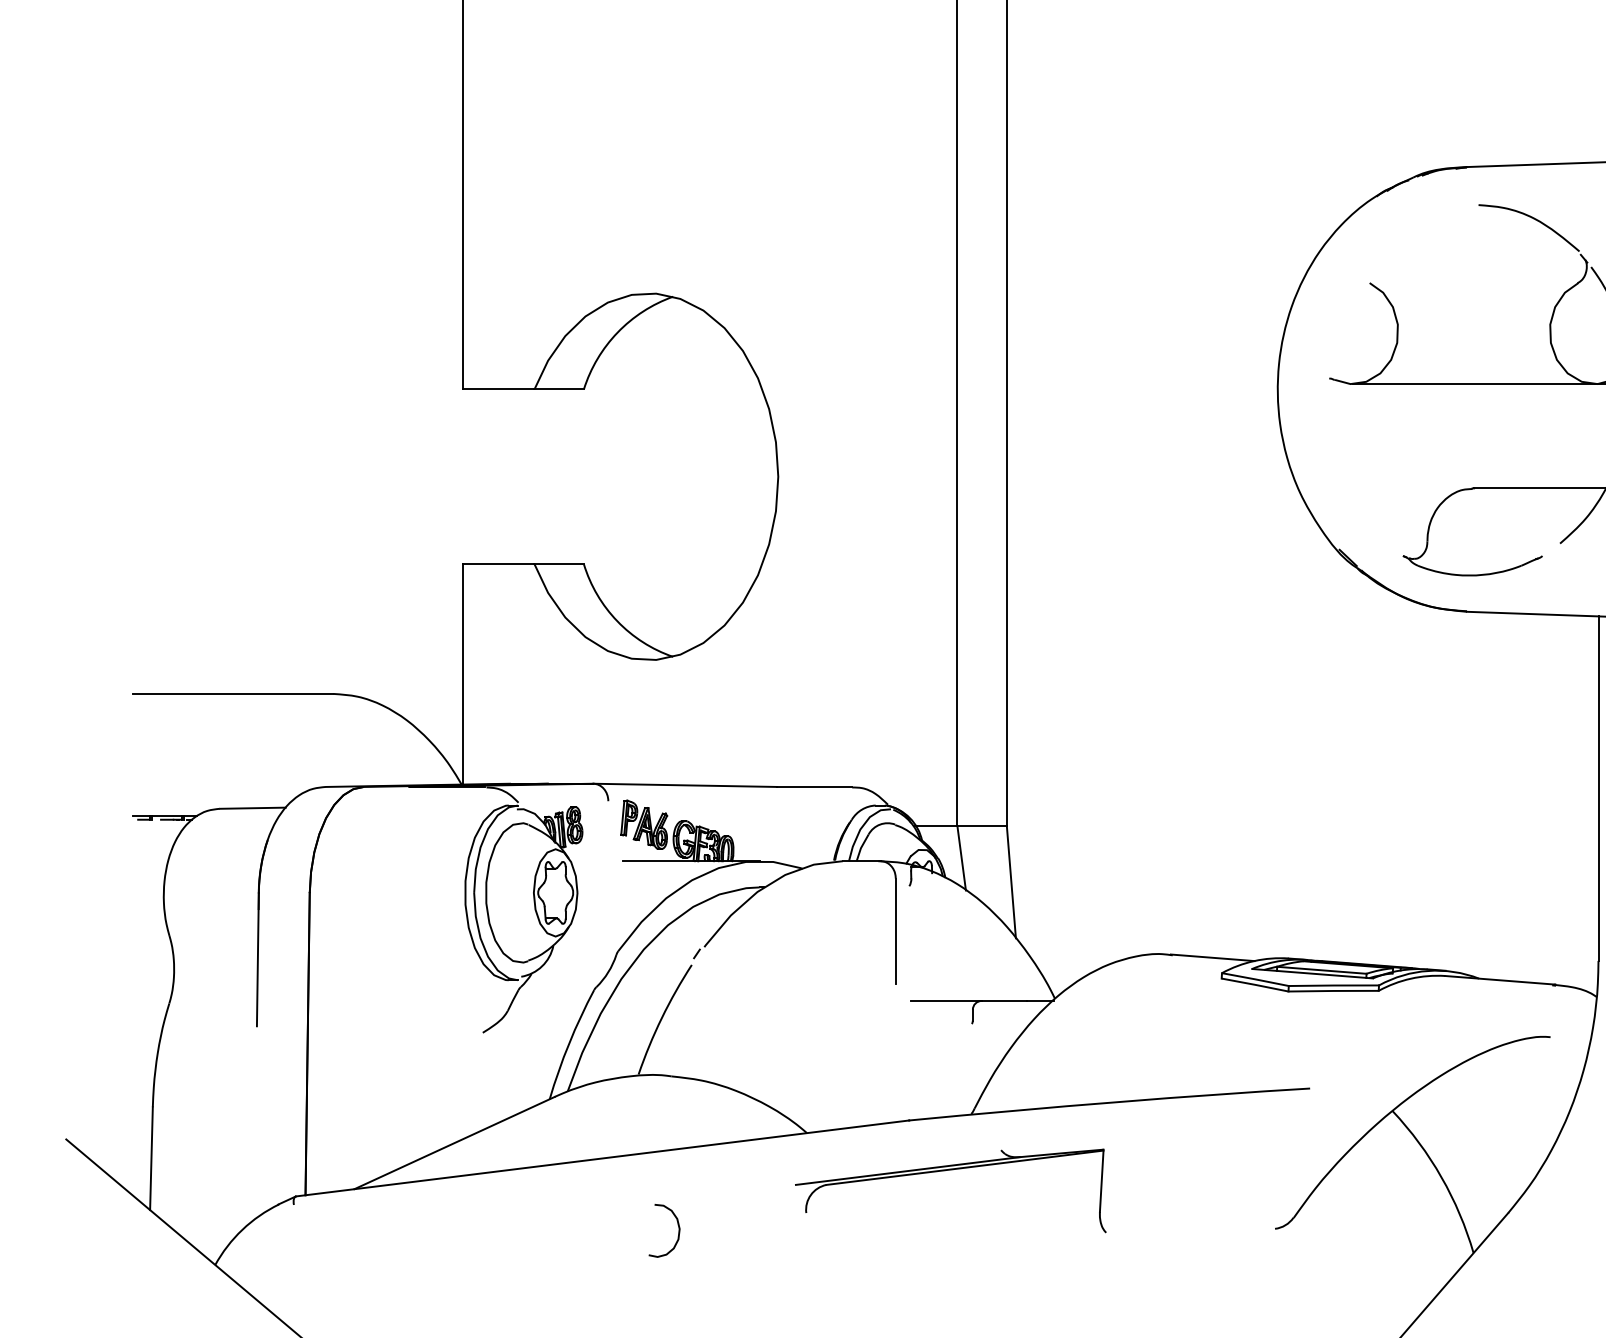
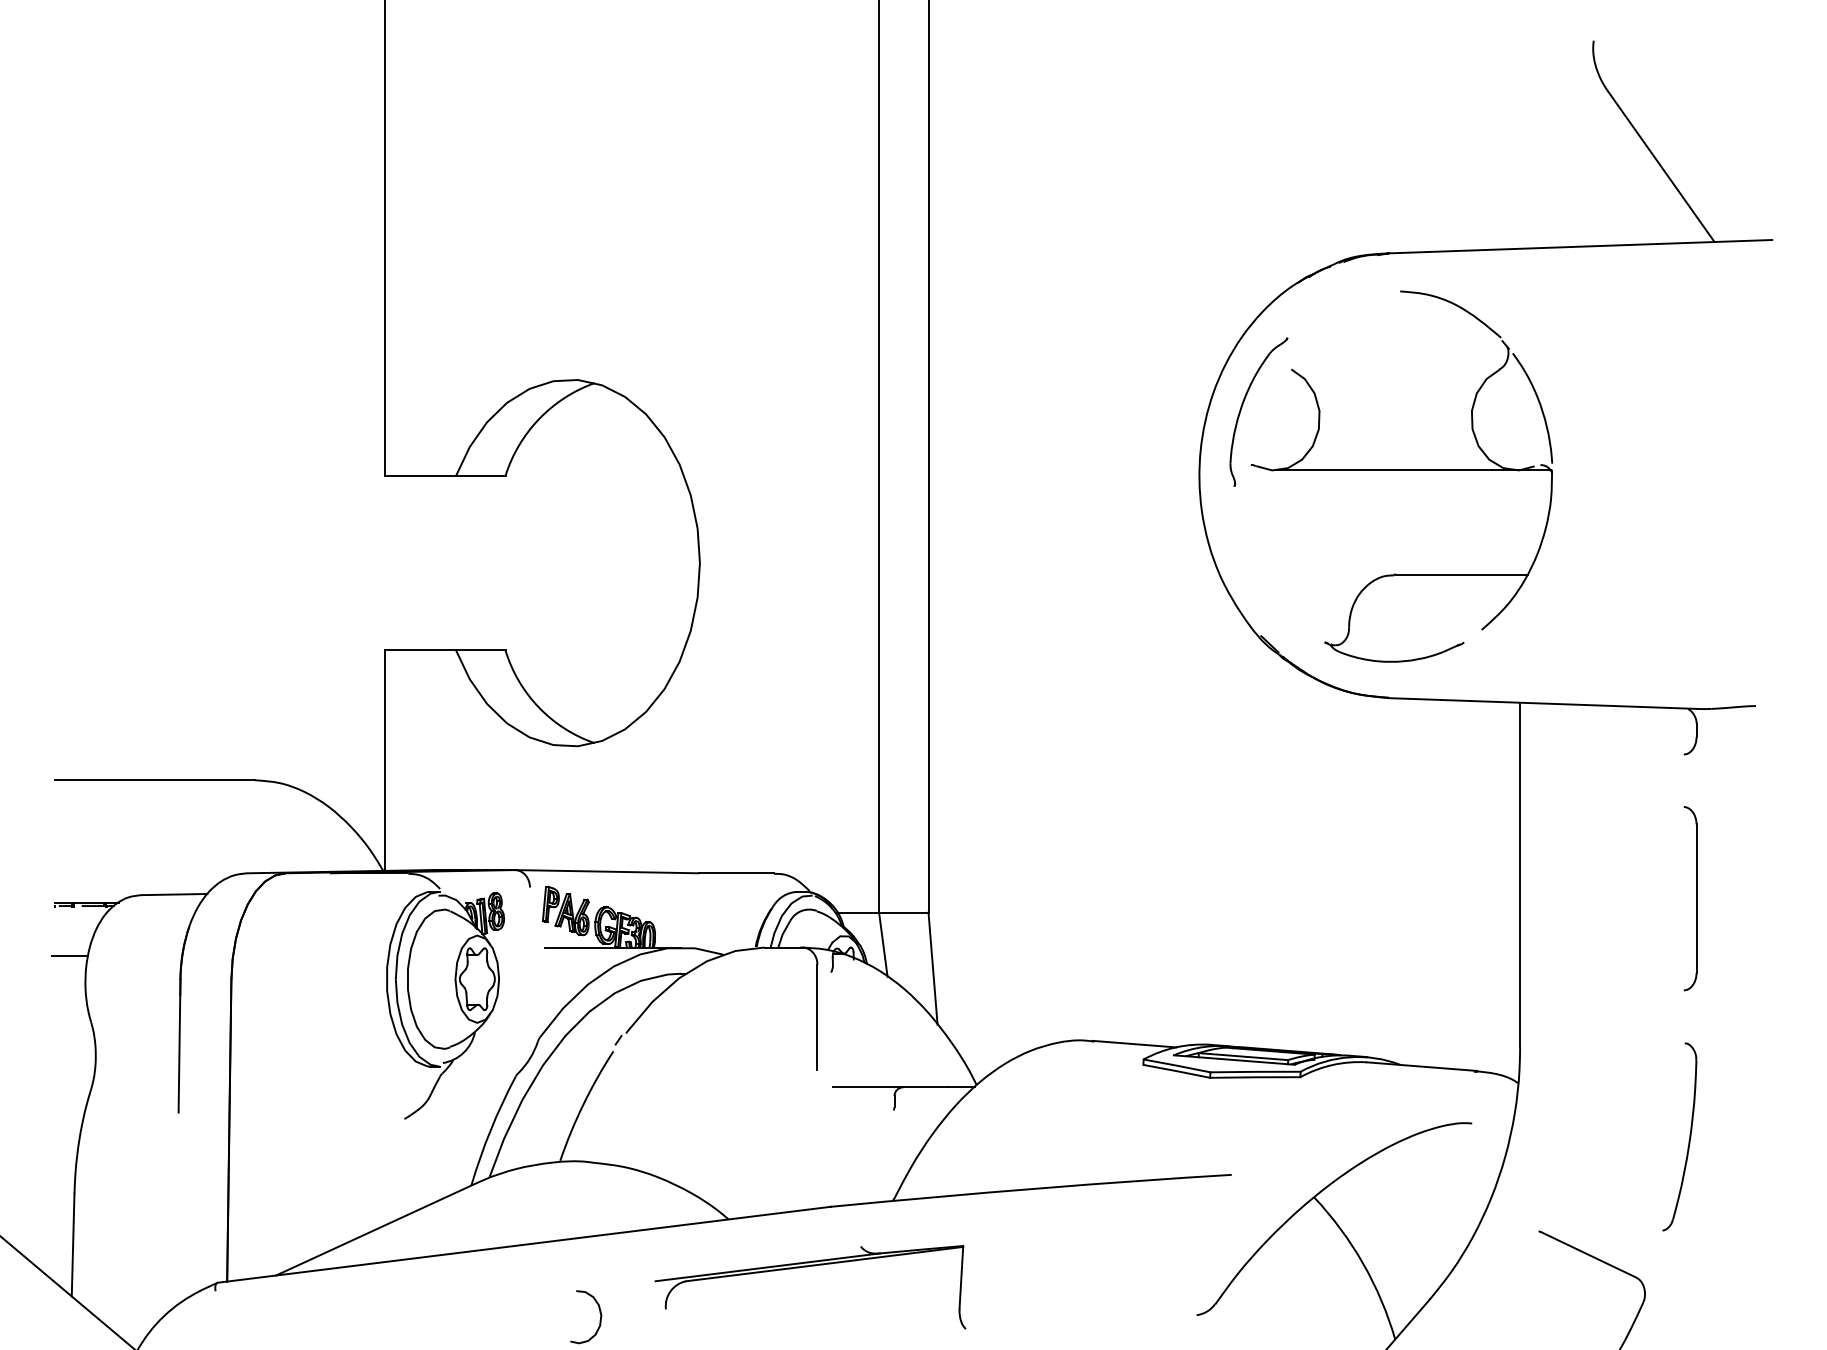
part: (1320, 321) -> (1242, 407), added
line: (147, 870) -> (69, 956), added
part: (947, 1171) -> (807, 1267), moved

